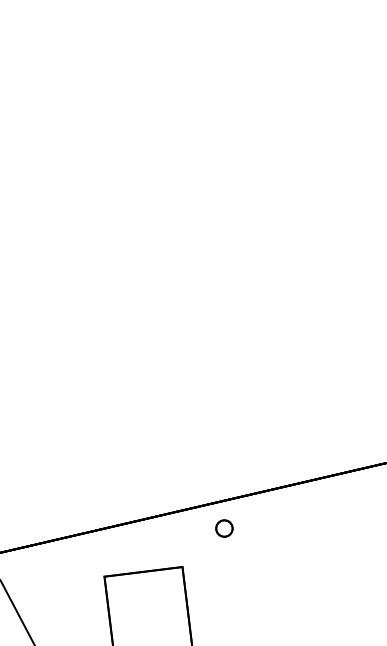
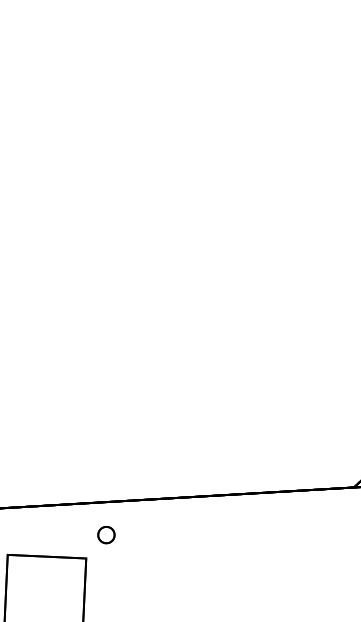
part: (224, 528) -> (106, 535), moved

